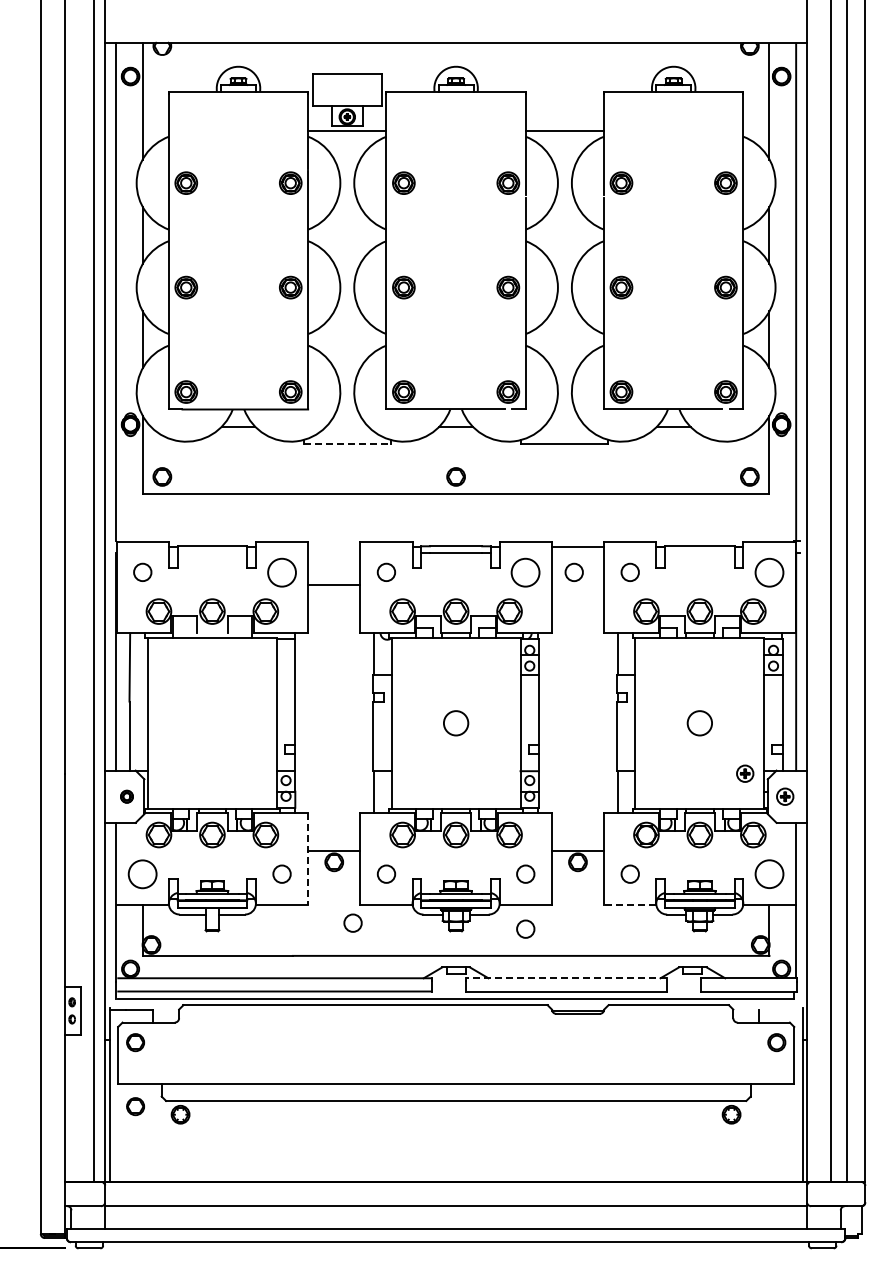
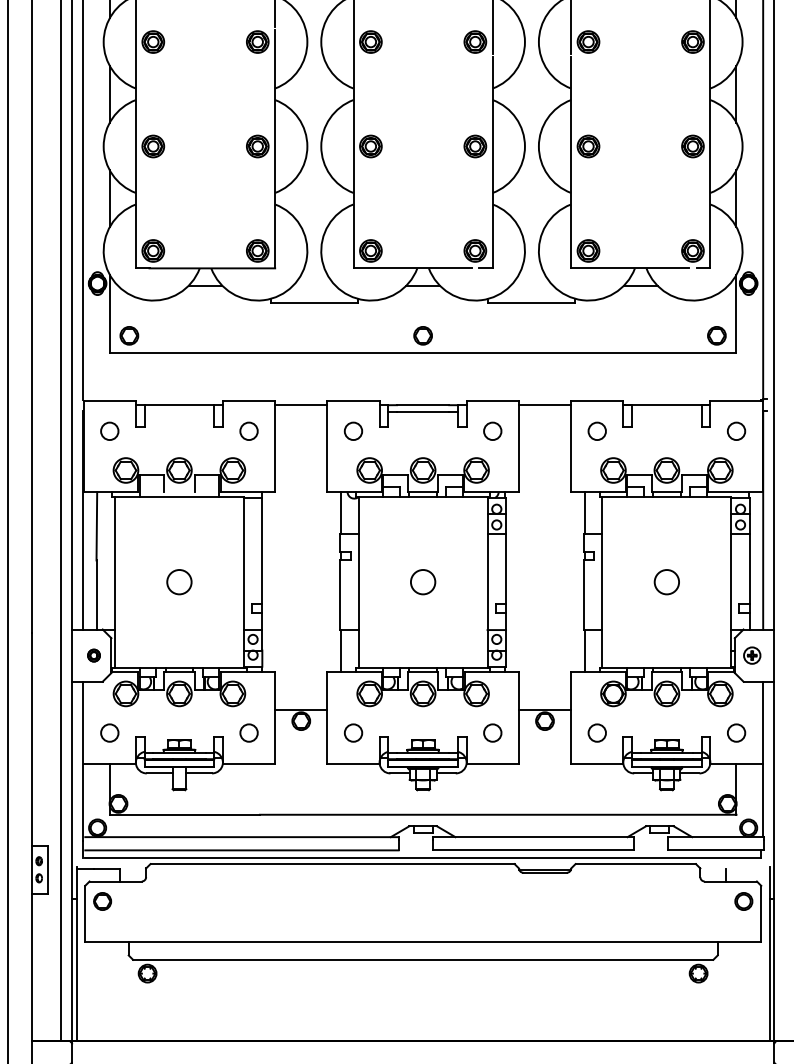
line: (347, 444) -> (314, 303), dashed -> solid
circle: (281, 571) -> (248, 430), size x0.62
circle: (525, 571) -> (492, 430), size x0.62
circle: (573, 571) -> (540, 430), removed
circle: (769, 571) -> (736, 430), size x0.62
line: (334, 584) -> (301, 405), moved
circle: (212, 723) -> (179, 582), added
part: (745, 773) -> (712, 632), removed
line: (308, 858) -> (275, 717), dashed -> solid
circle: (142, 873) -> (109, 732), size x0.62
circle: (769, 873) -> (736, 732), size x0.62
line: (629, 904) -> (596, 763), dashed -> solid
circle: (352, 922) -> (319, 781), removed
circle: (525, 928) -> (492, 787), removed
line: (566, 978) -> (533, 837), dashed -> solid
circle: (135, 1106) -> (102, 965), removed

